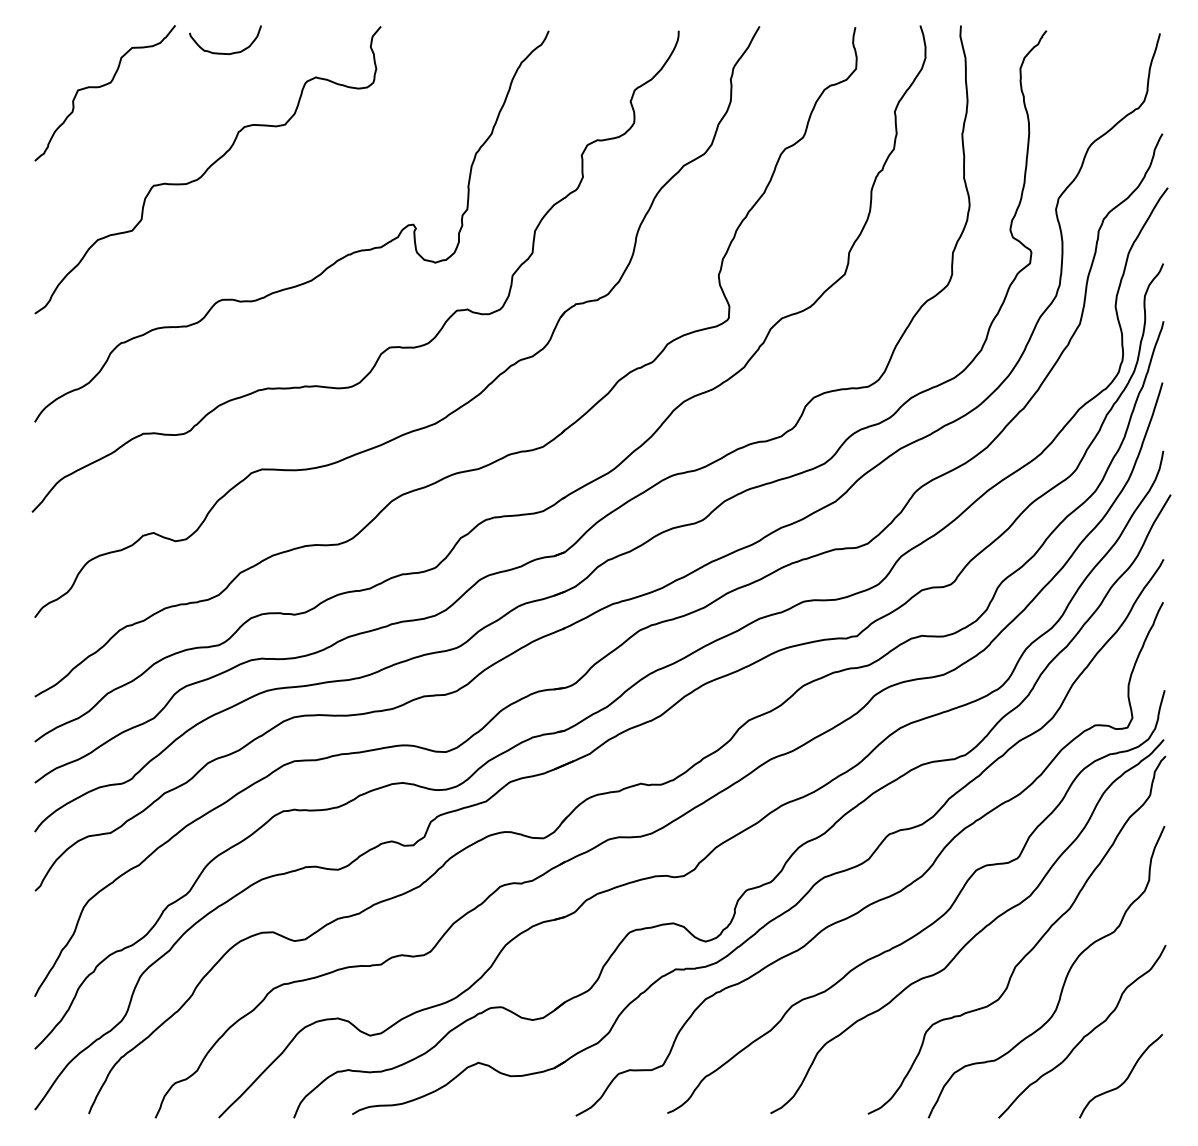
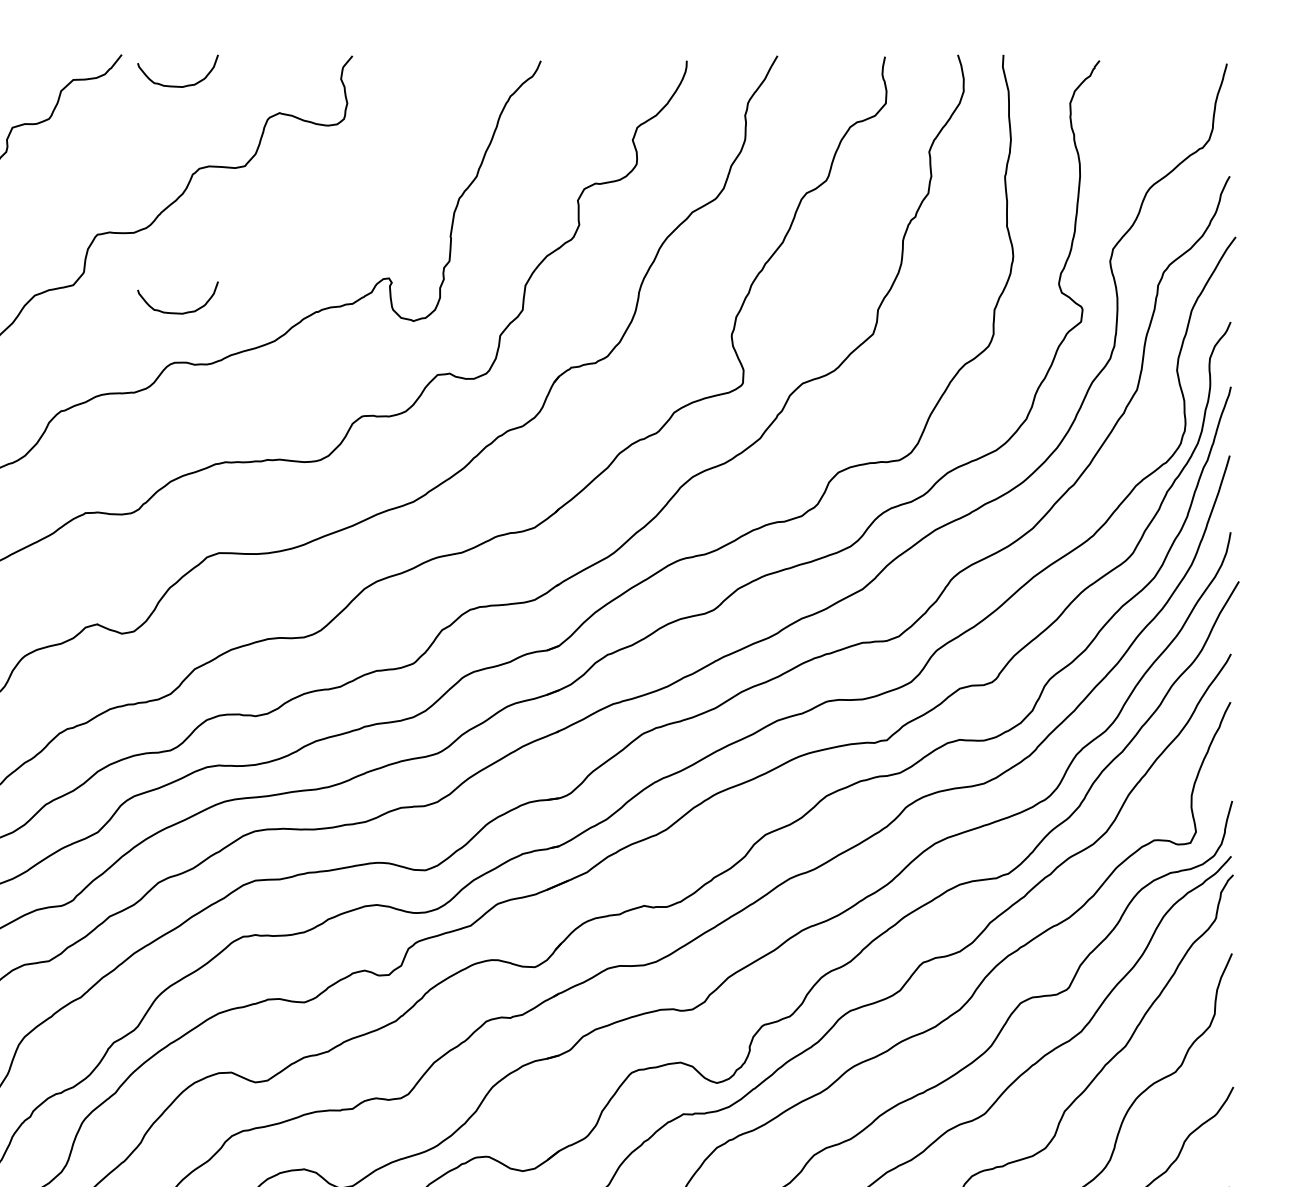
curve: (222, 254) -> (174, 311), added

